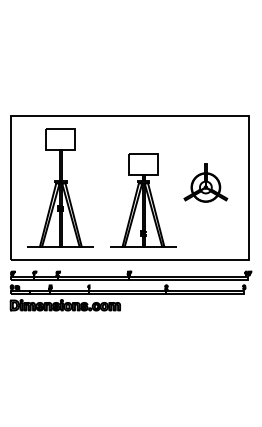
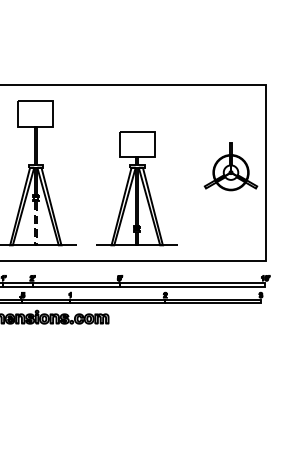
part: (205, 182) -> (230, 166), moved
line: (60, 246) -> (35, 245), solid -> dashed

